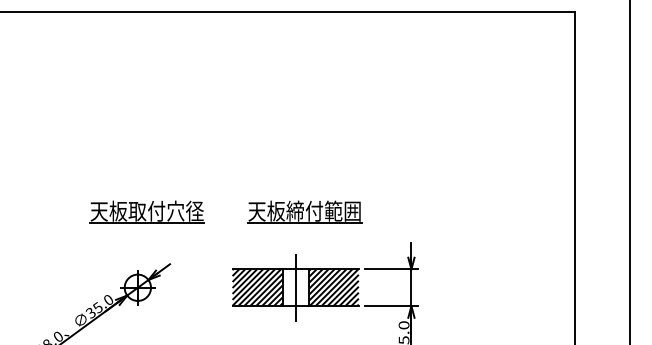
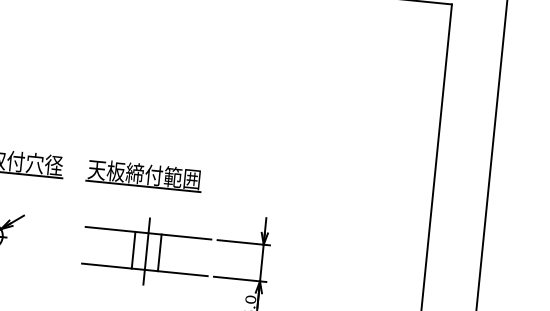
part: (304, 211) -> (144, 174), moved
hatch: (257, 287) -> (108, 247), removed
hatch: (333, 287) -> (184, 255), removed

